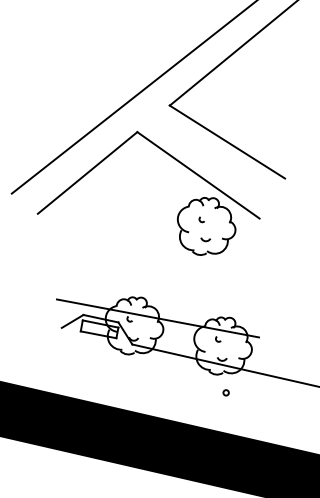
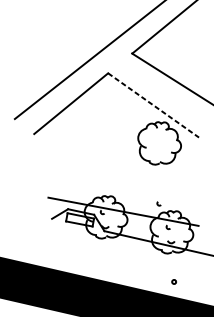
line: (198, 175) -> (153, 105), solid -> dashed
arc: (200, 219) -> (158, 203), moved
arc: (205, 240) -> (158, 153), removed
circle: (225, 392) -> (173, 281), moved

